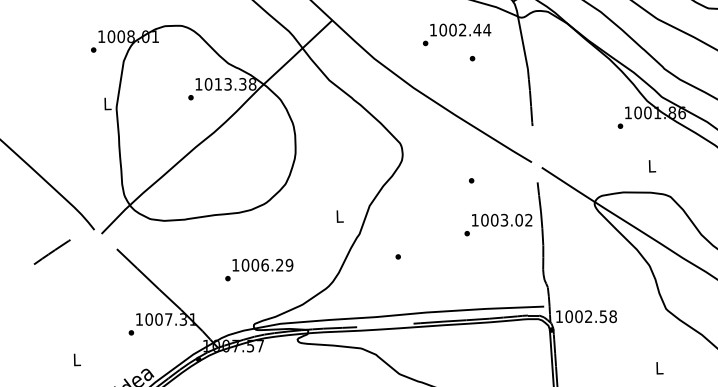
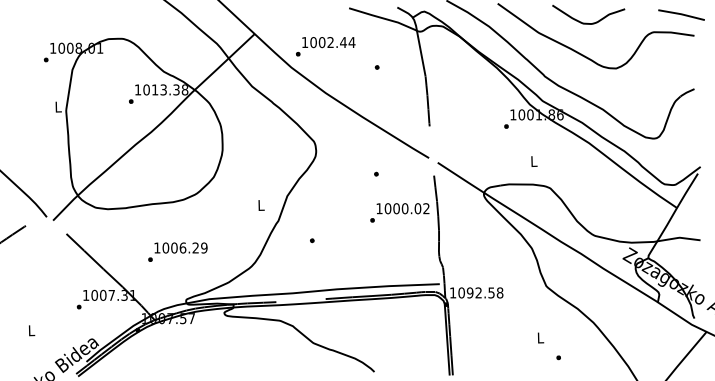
text: (456, 34) -> (325, 46), moved
text: (503, 220) -> (404, 208), 1003.02 -> 1000.02
text: (258, 269) -> (177, 251), moved
text: (578, 316) -> (469, 292), 1002.58 -> 1092.58

